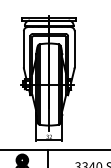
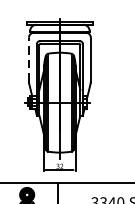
line: (23, 49) -> (28, 60), solid -> dashed

